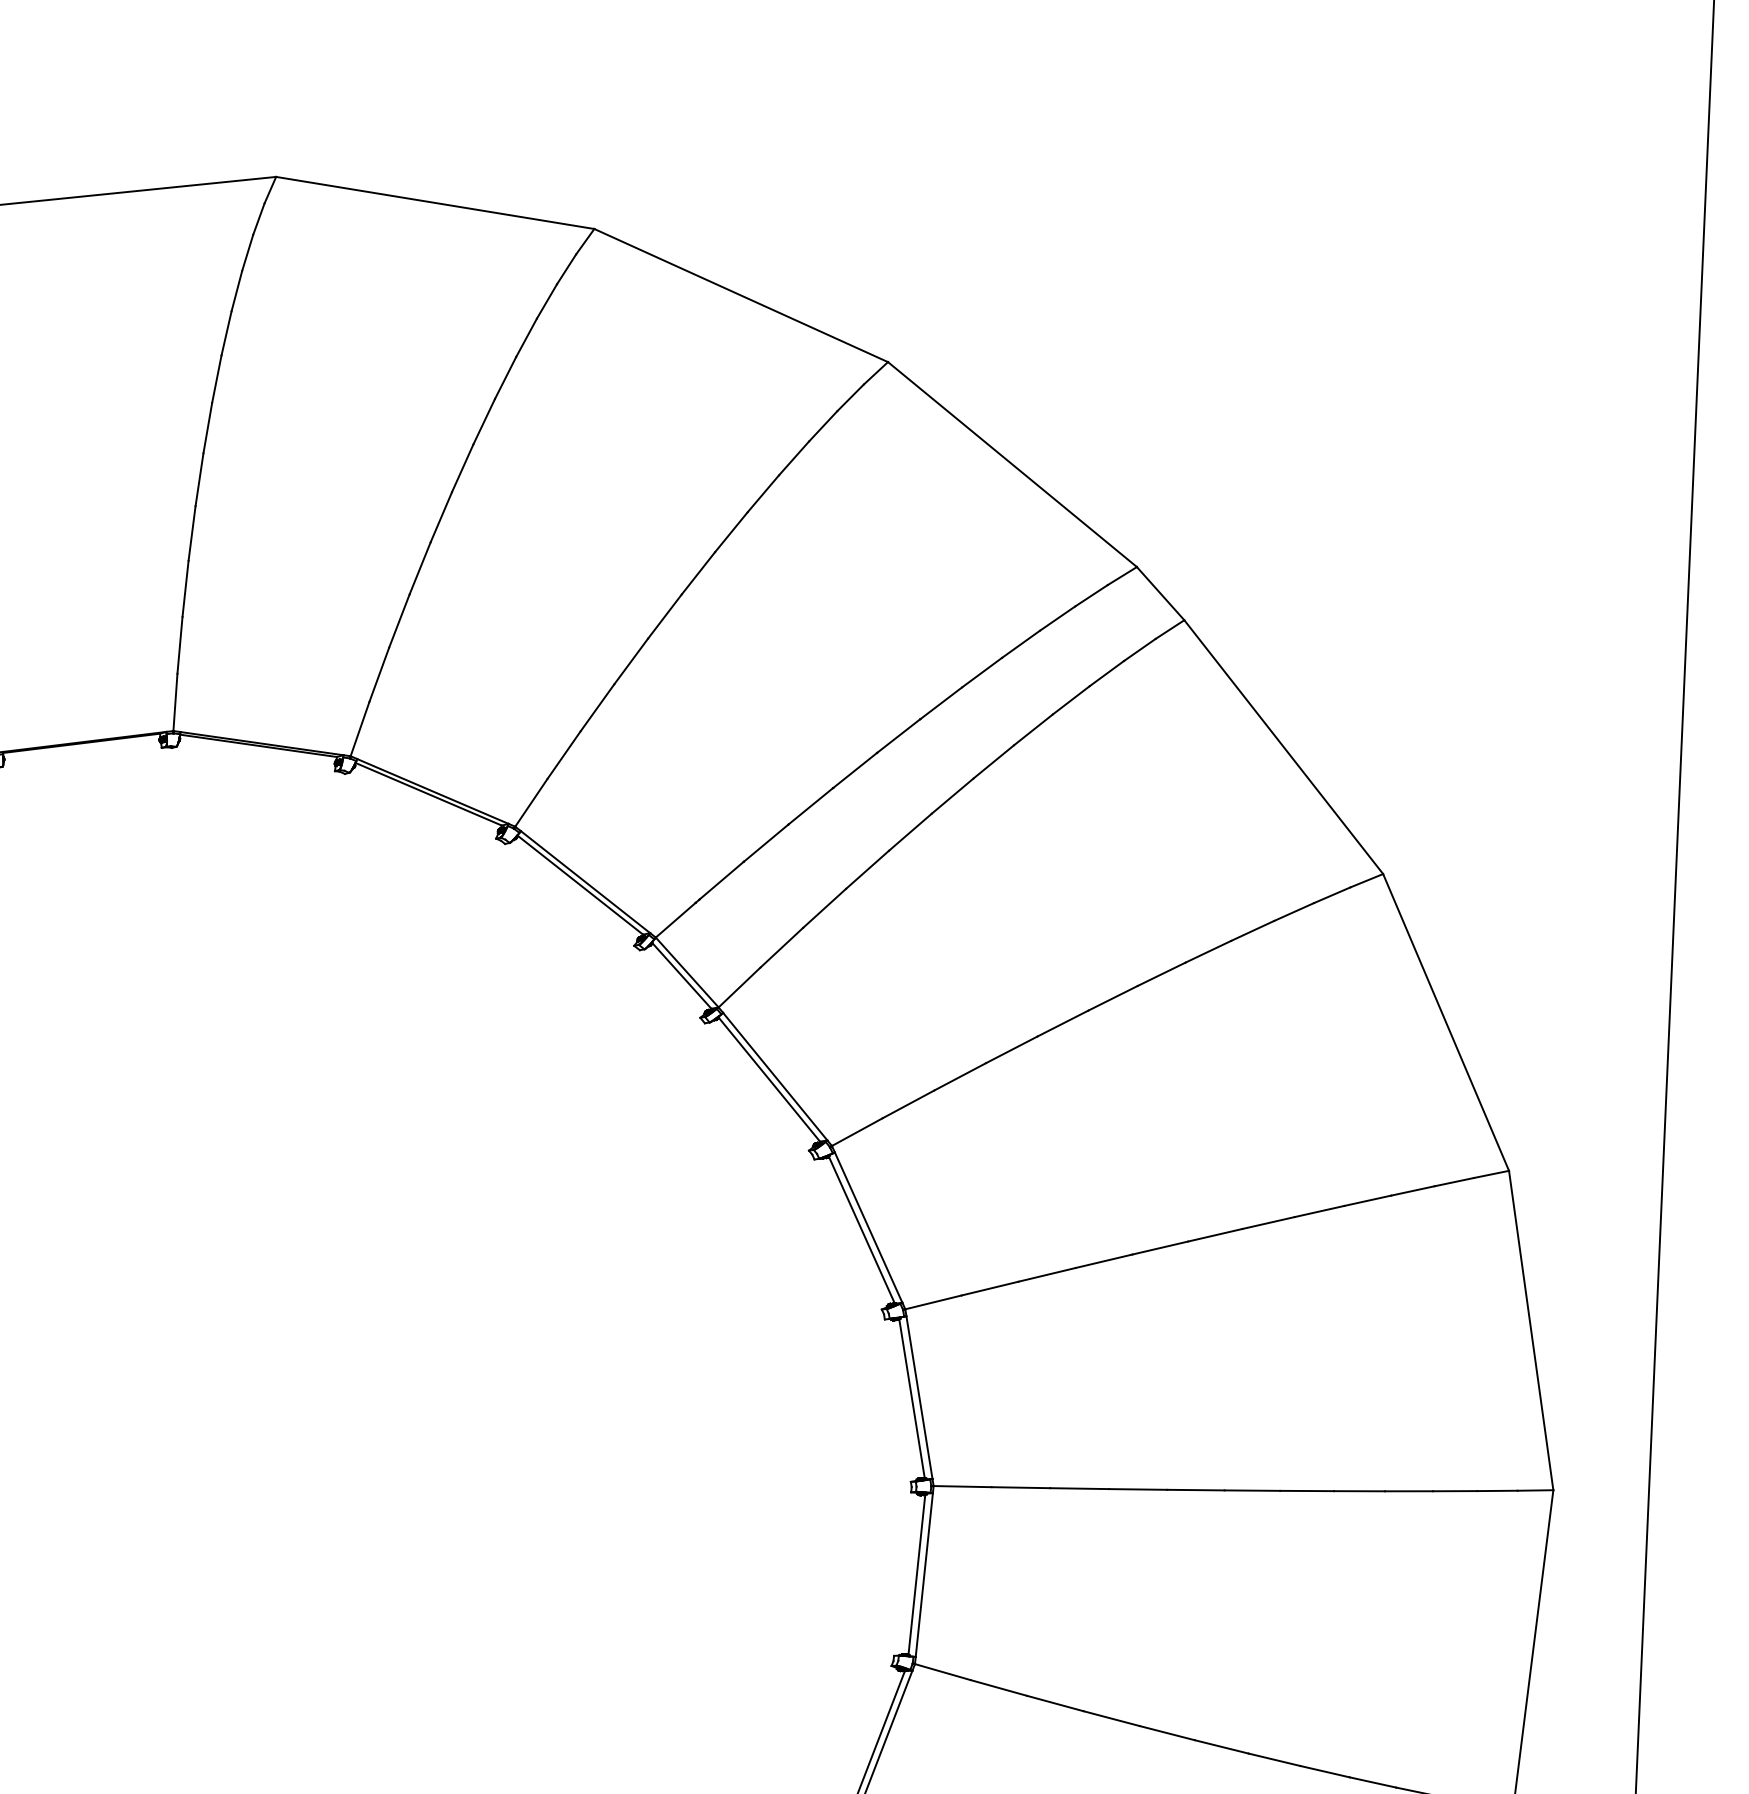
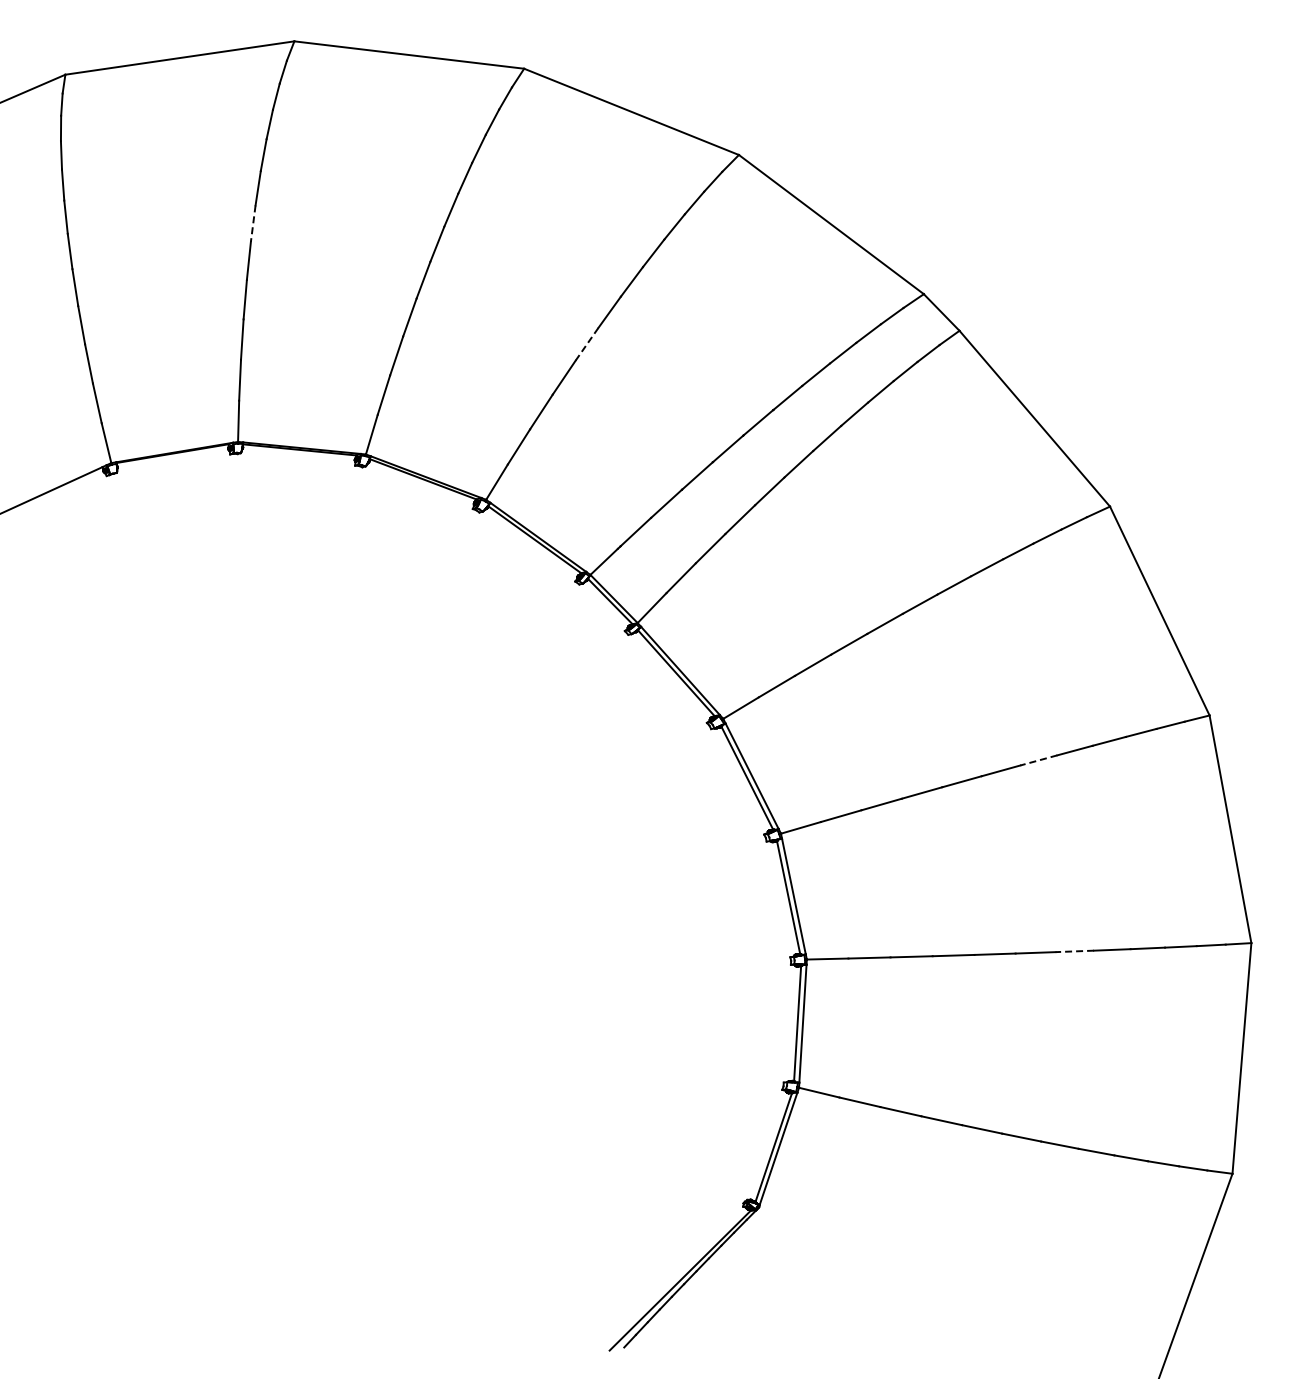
line: (208, 429) -> (253, 224), solid -> dashed
line: (664, 616) -> (586, 344), solid -> dashed
line: (1268, 1223) -> (1038, 760), solid -> dashed
line: (1306, 1491) -> (1074, 951), solid -> dashed

